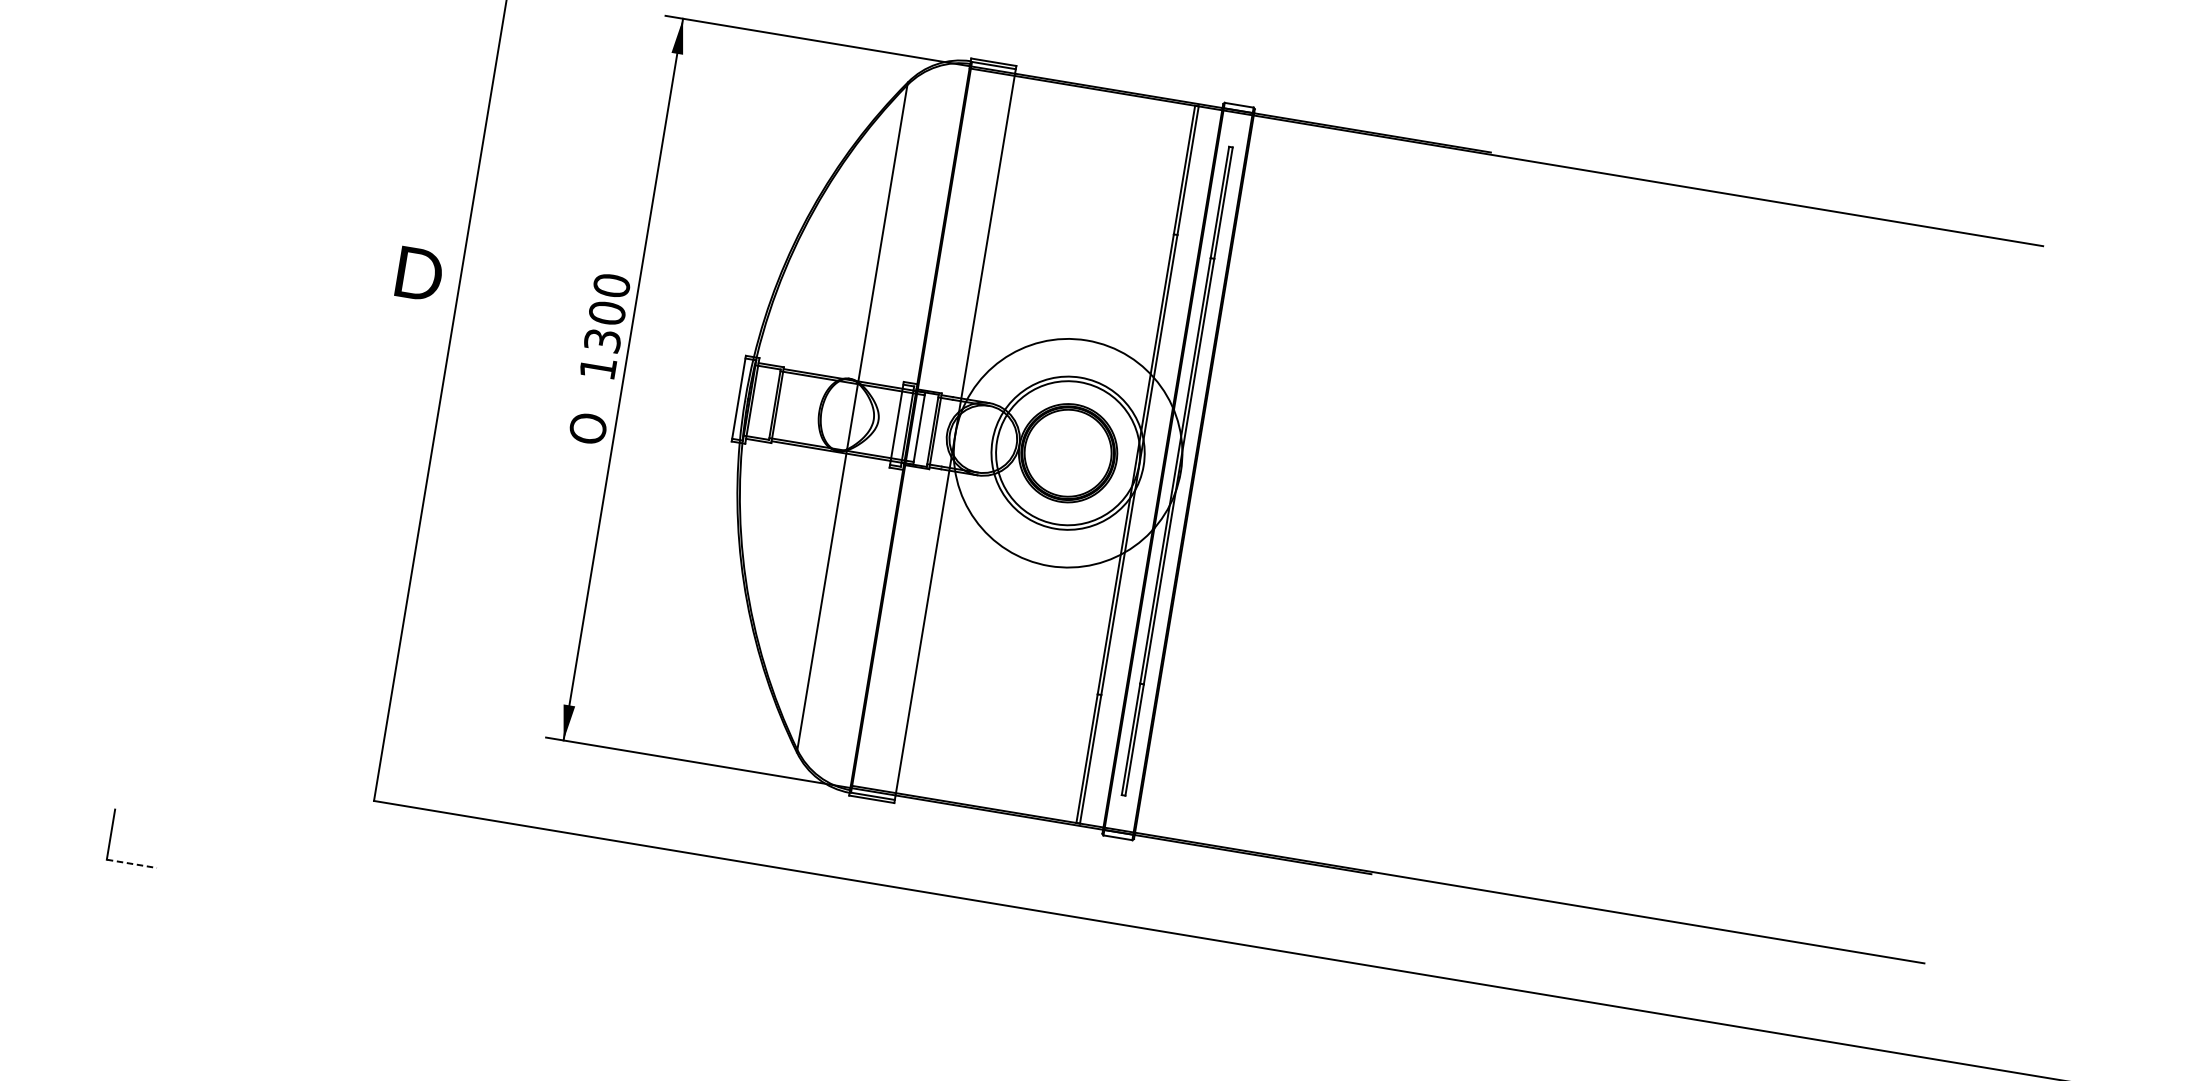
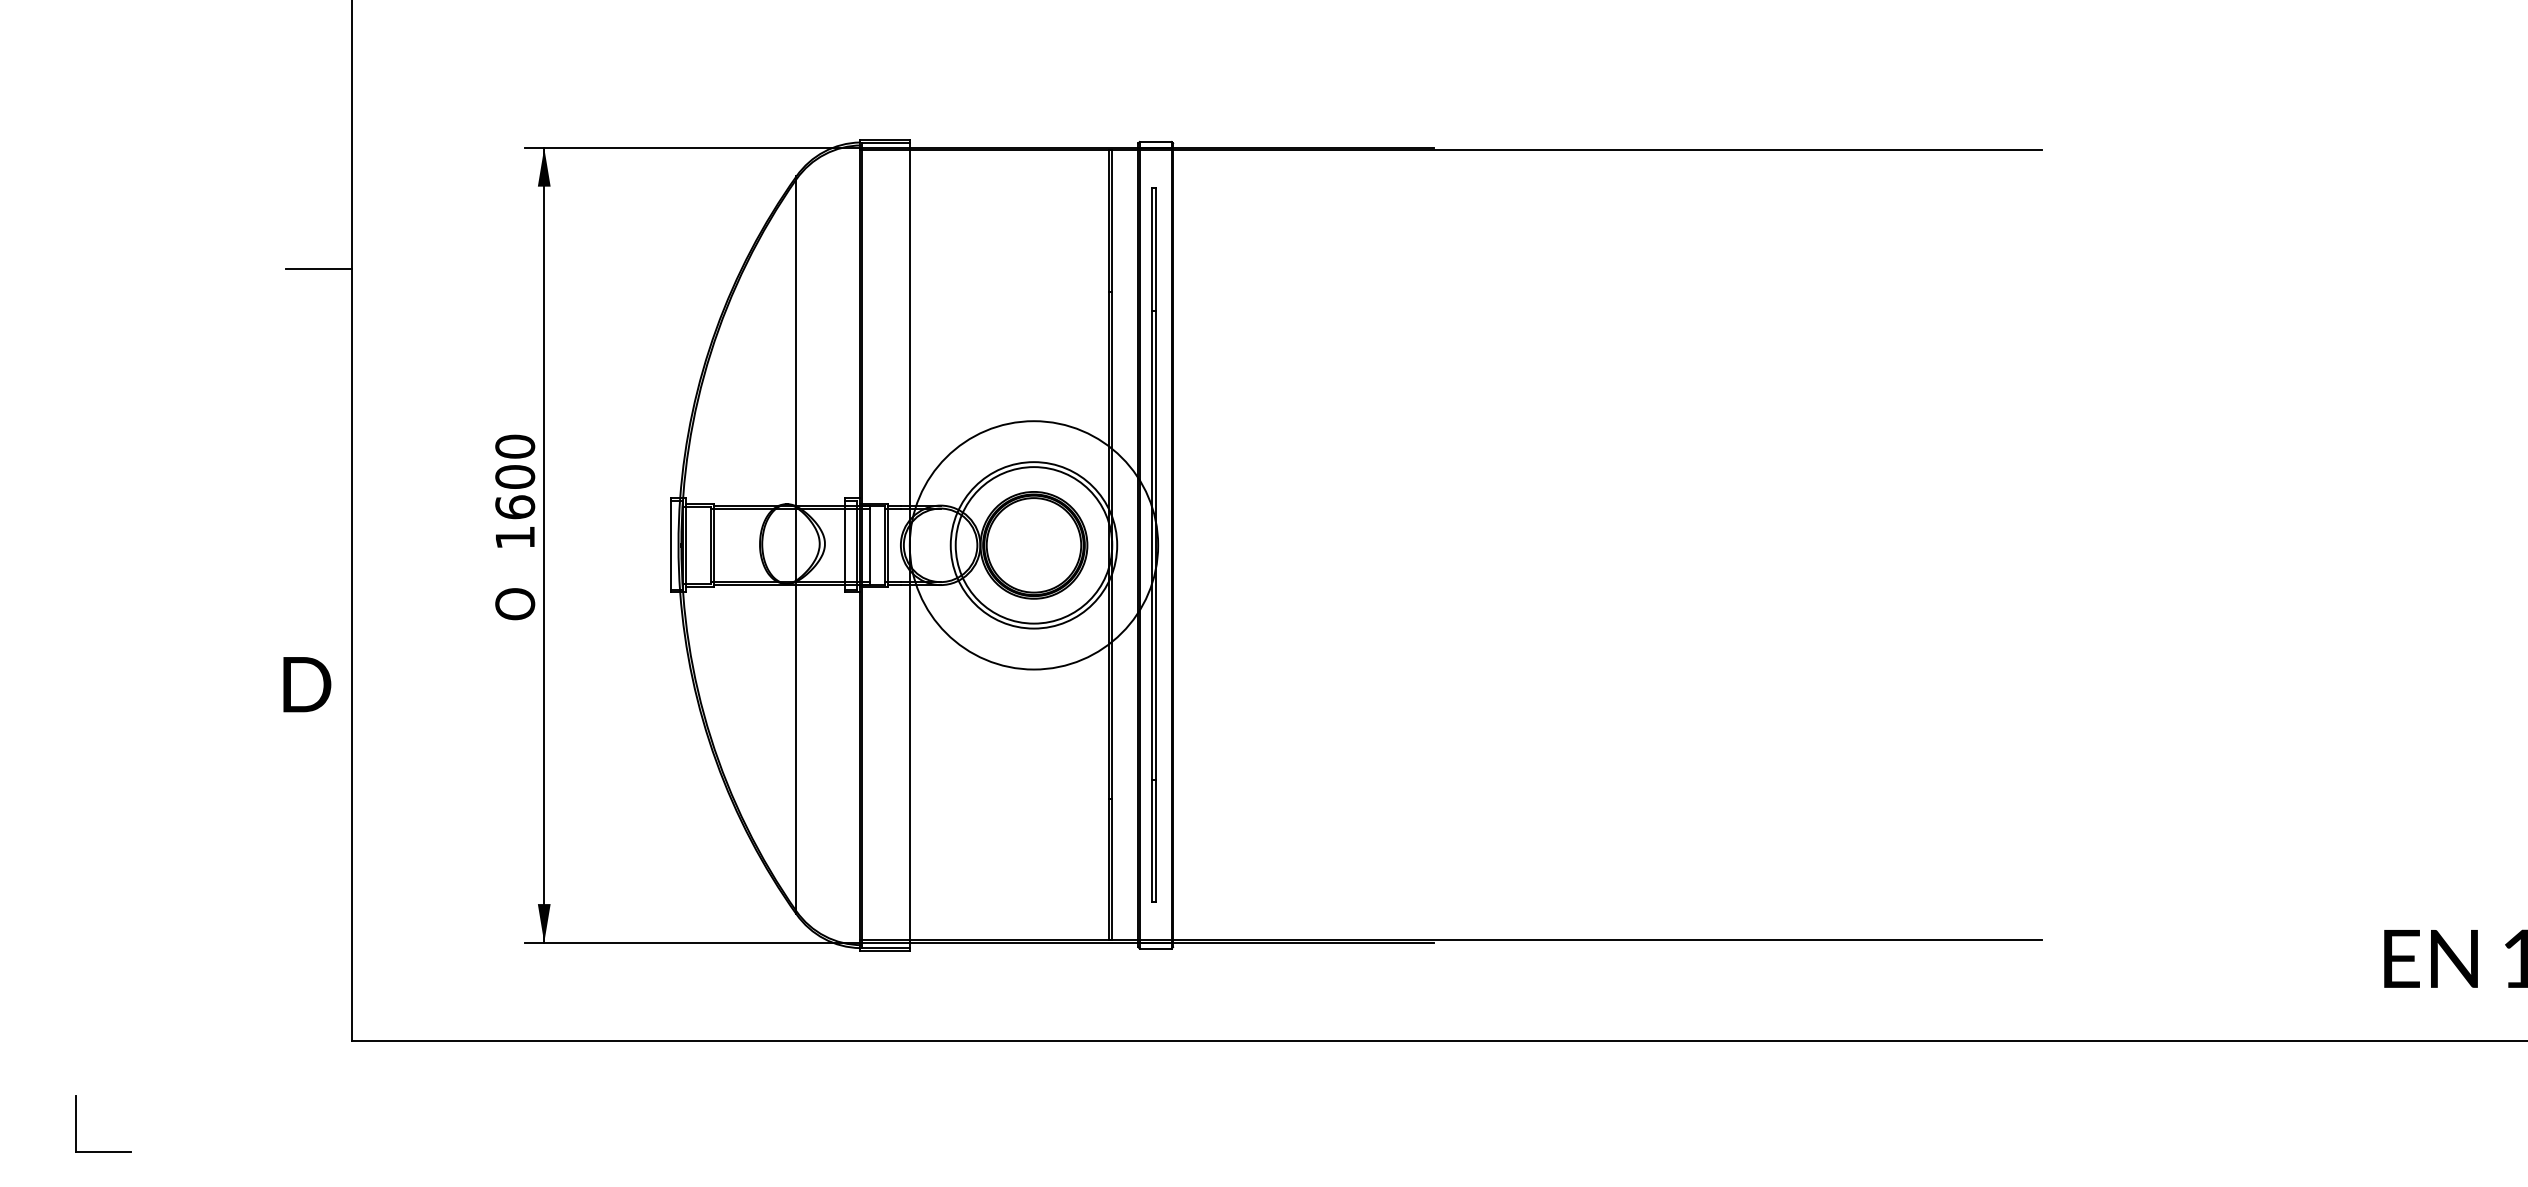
line: (459, 94) -> (318, 268), added
text: (419, 274) -> (307, 684), moved
text: (602, 340) -> (515, 507), 1300 -> 1600
line: (131, 863) -> (103, 1151), dashed -> solid

